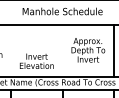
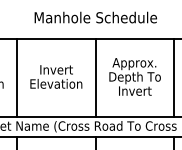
line: (11, 50) -> (17, 77), added
line: (62, 50) -> (95, 77), added
text: (36, 60) -> (55, 75), moved

